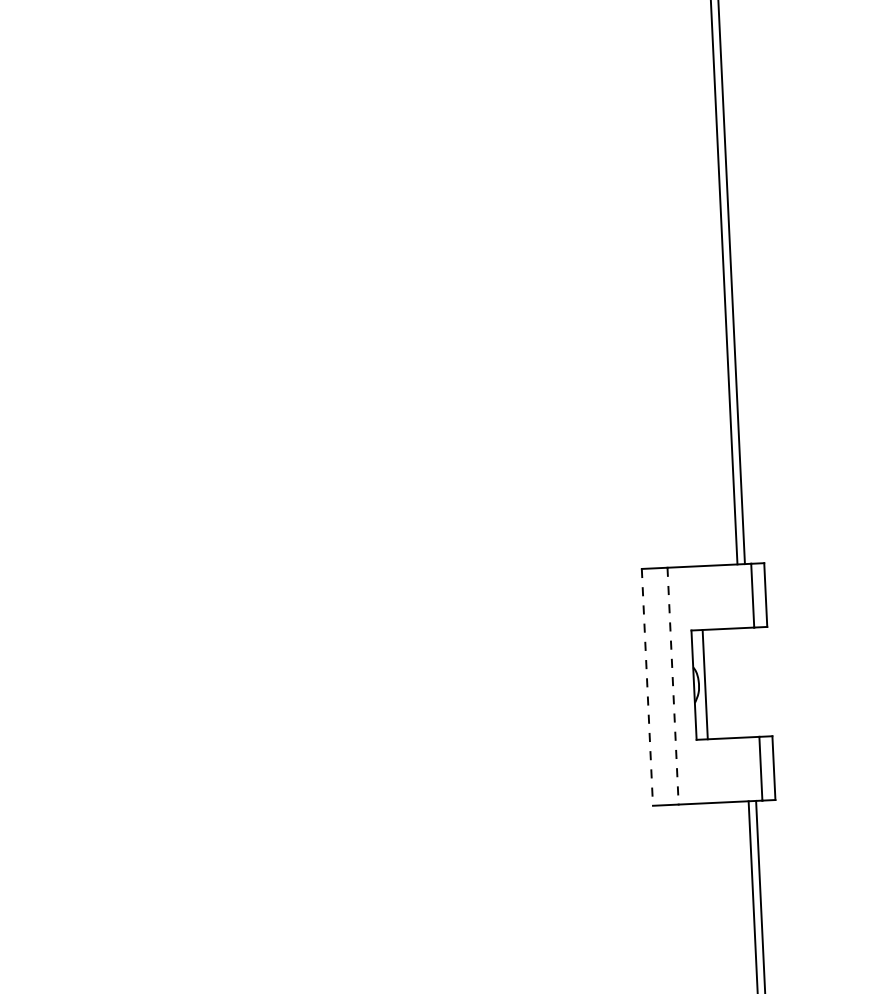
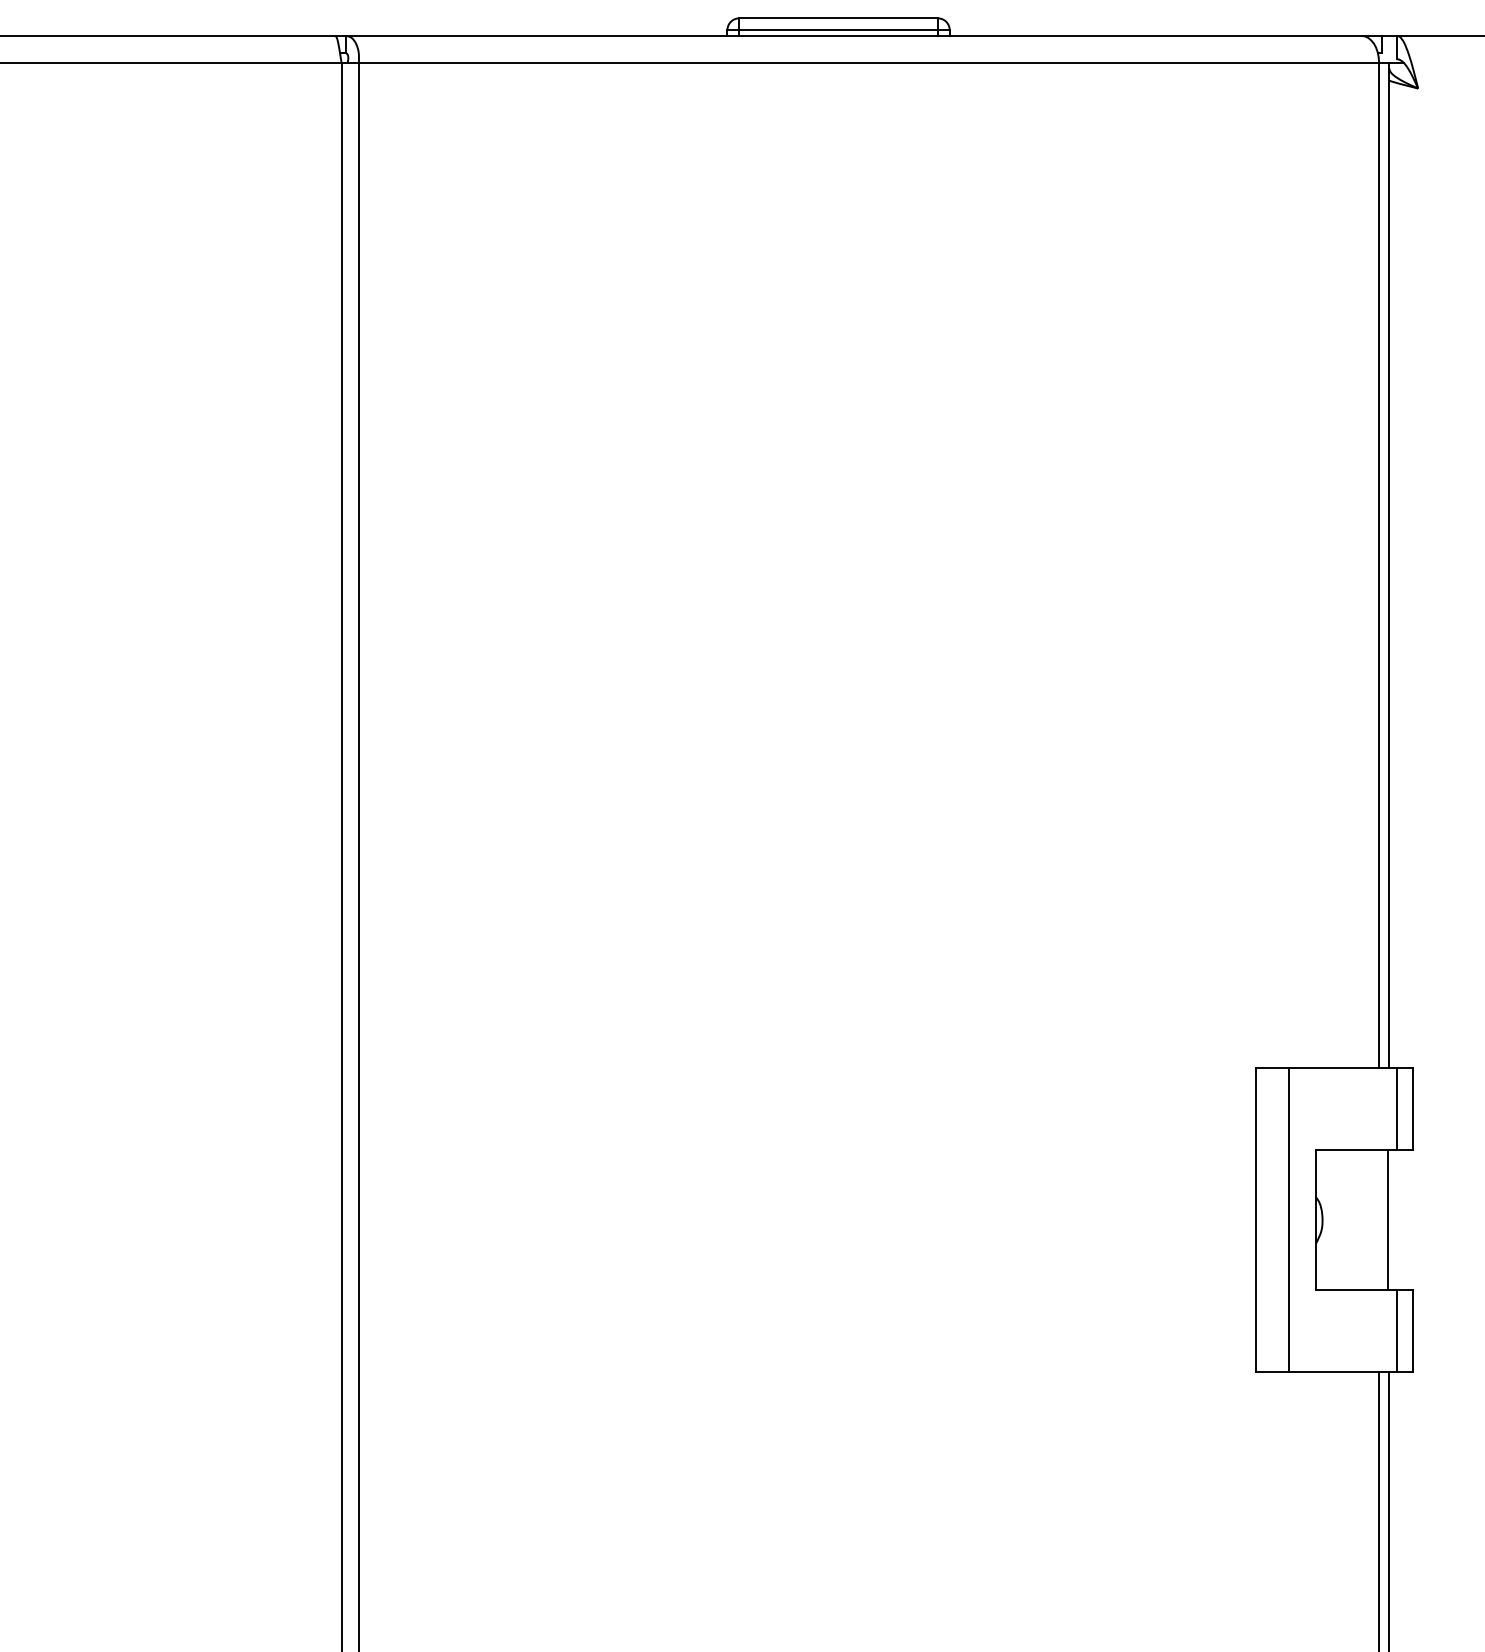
line: (705, 684) -> (1387, 1220), moved
line: (673, 686) -> (1289, 1220), dashed -> solid
line: (647, 687) -> (1256, 1220), dashed -> solid

